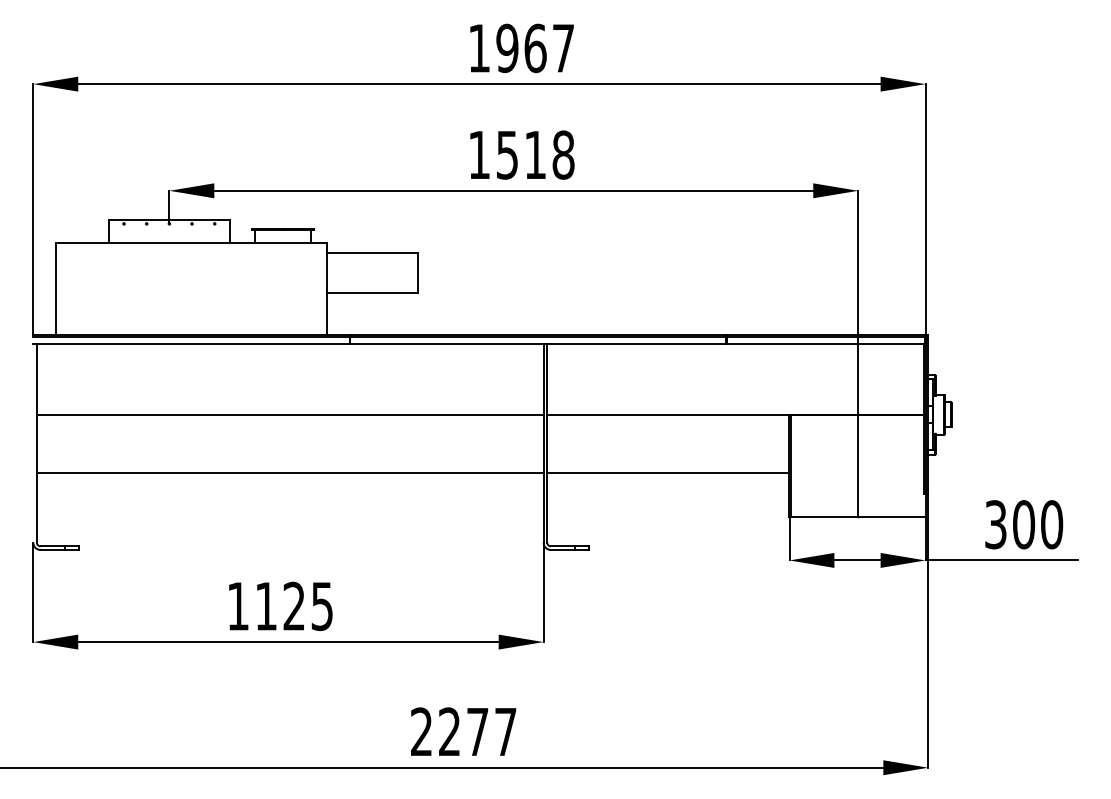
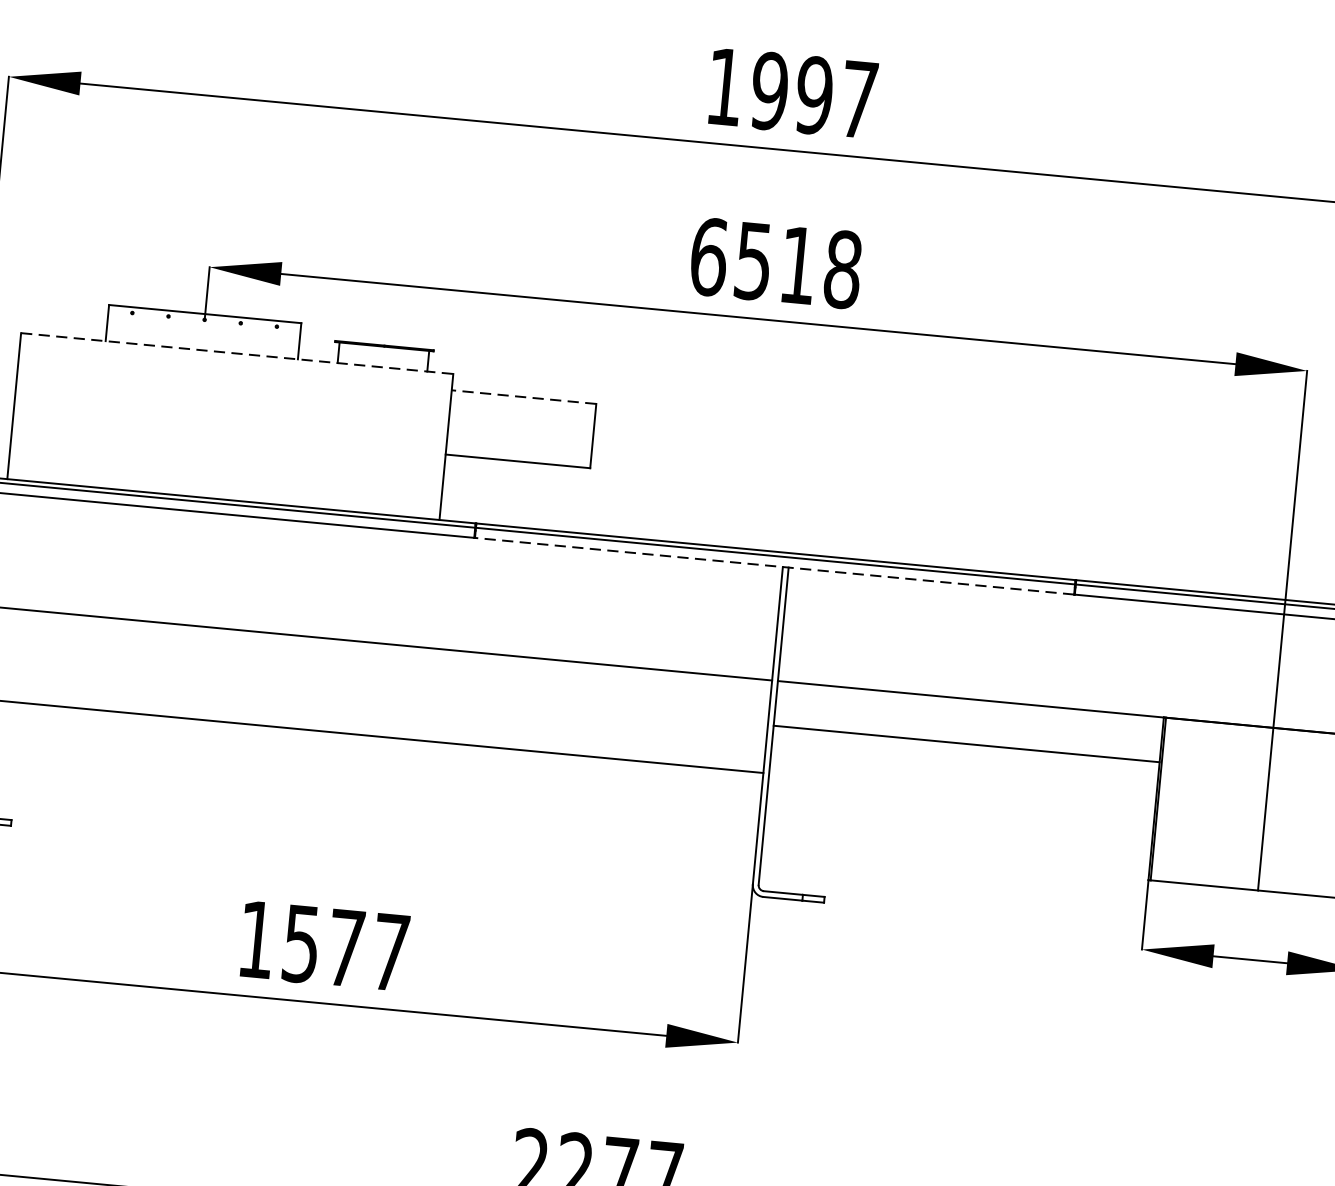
text: (535, 48) -> (814, 95), 1967 -> 1997
text: (479, 154) -> (709, 256), 1518 -> 6518
line: (191, 242) -> (237, 352), solid -> dashed
line: (372, 253) -> (523, 397), solid -> dashed
line: (537, 343) -> (773, 565), solid -> dashed
line: (668, 472) -> (966, 743), moved
text: (293, 606) -> (344, 948), 1125 -> 1577

